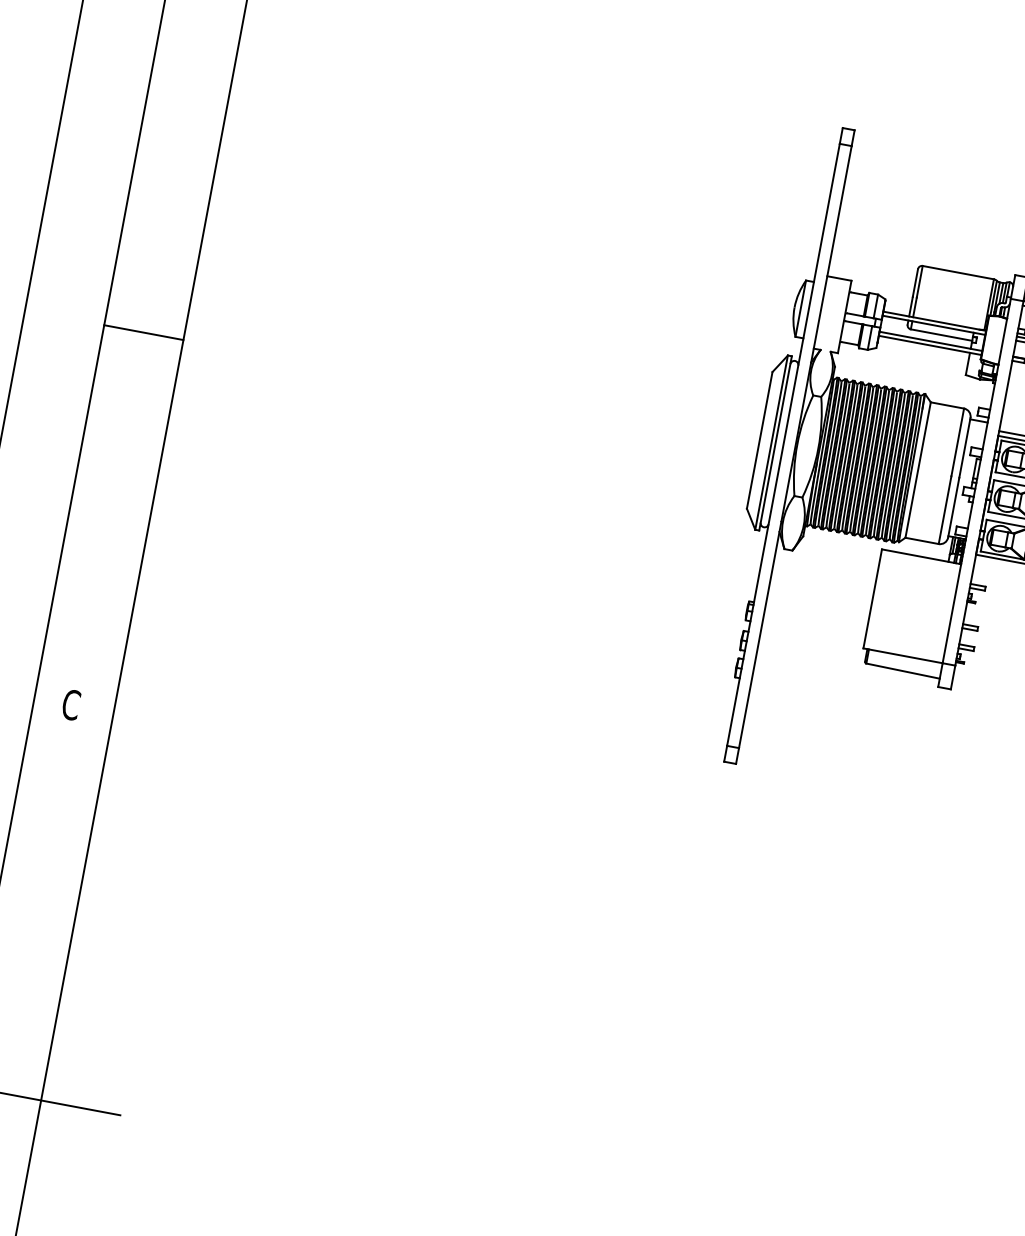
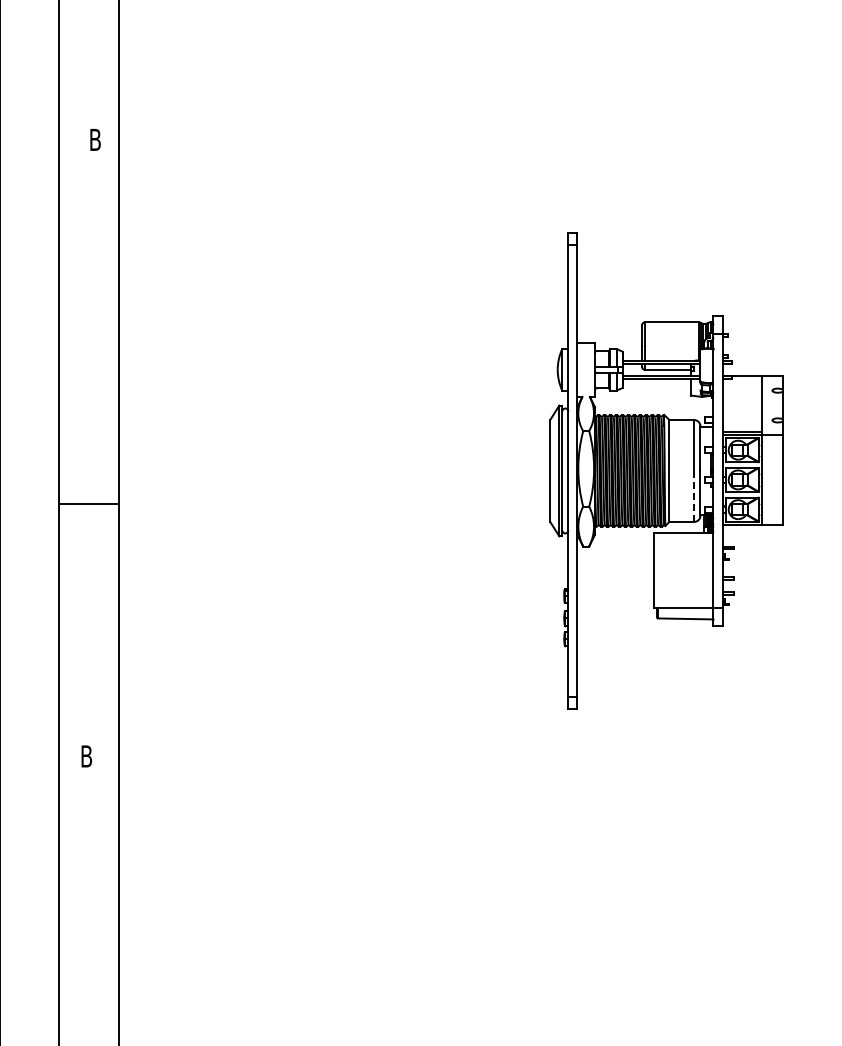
line: (143, 332) -> (88, 504), moved
line: (945, 508) -> (694, 495), solid -> dashed
text: (70, 704) -> (86, 756), C -> B

